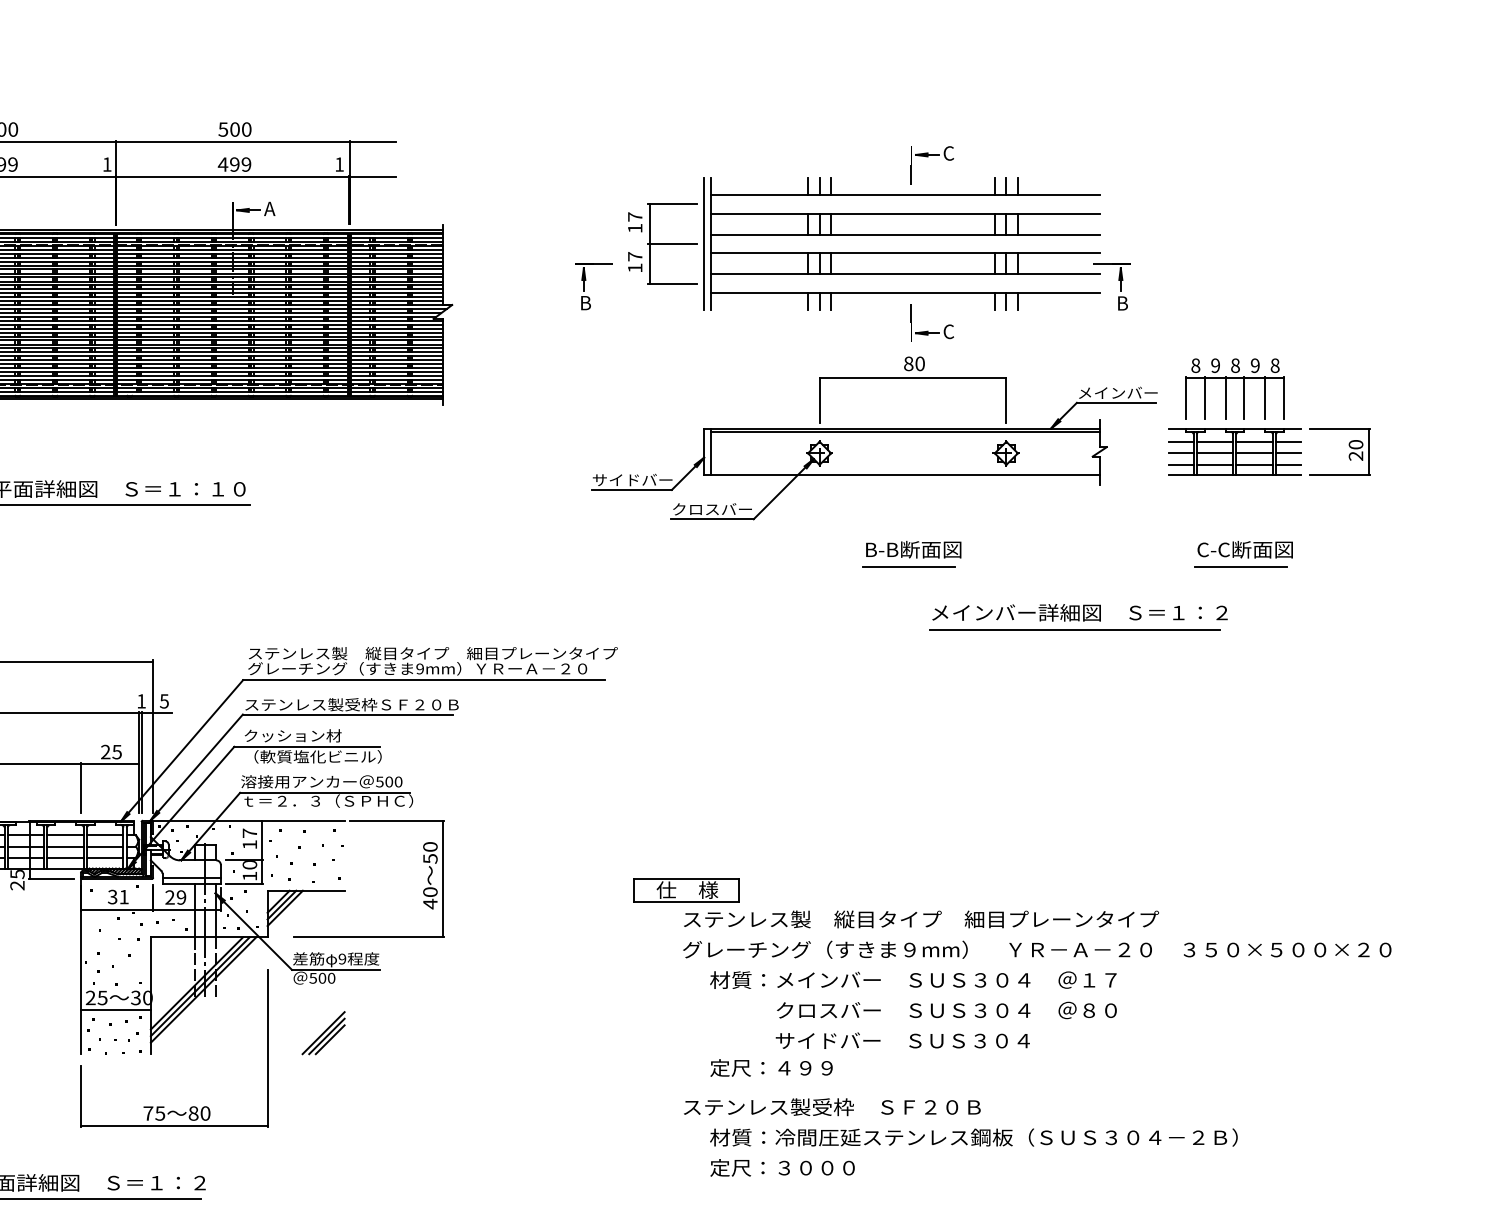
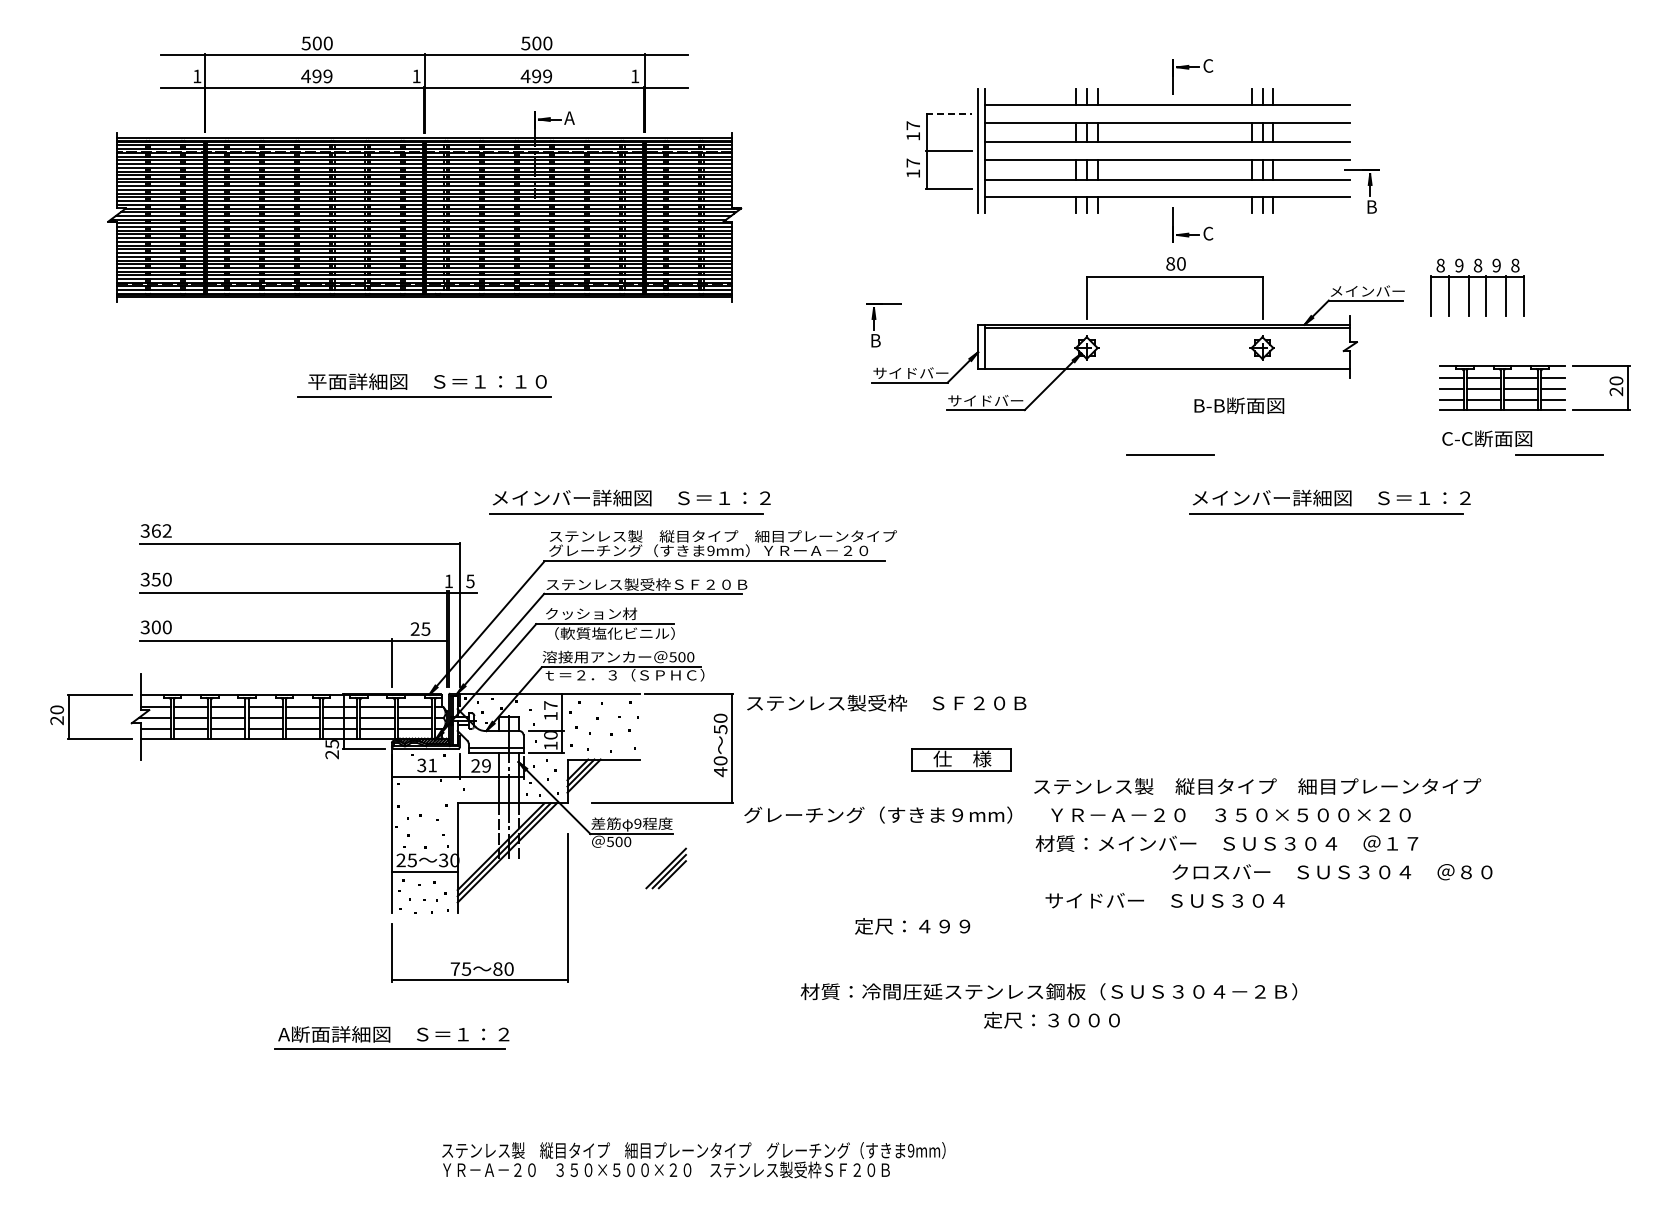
line: (672, 204) -> (948, 113), solid -> dashed
part: (584, 286) -> (874, 325), moved
part: (1268, 451) -> (1534, 387), moved
text: (694, 509) -> (969, 400), クロスバー -> サイドバー
text: (913, 549) -> (1239, 405), moved
line: (1241, 566) -> (1559, 454), moved
part: (333, 616) -> (629, 501), added
text: (921, 919) -> (1257, 786), moved
text: (1037, 949) -> (1077, 814), moved
text: (912, 979) -> (1226, 843), moved
text: (946, 1010) -> (1332, 872), moved
part: (322, 1033) -> (665, 868), moved
text: (771, 1068) -> (912, 926), moved
text: (832, 1106) -> (886, 702), moved
text: (973, 1137) -> (1048, 991), moved

